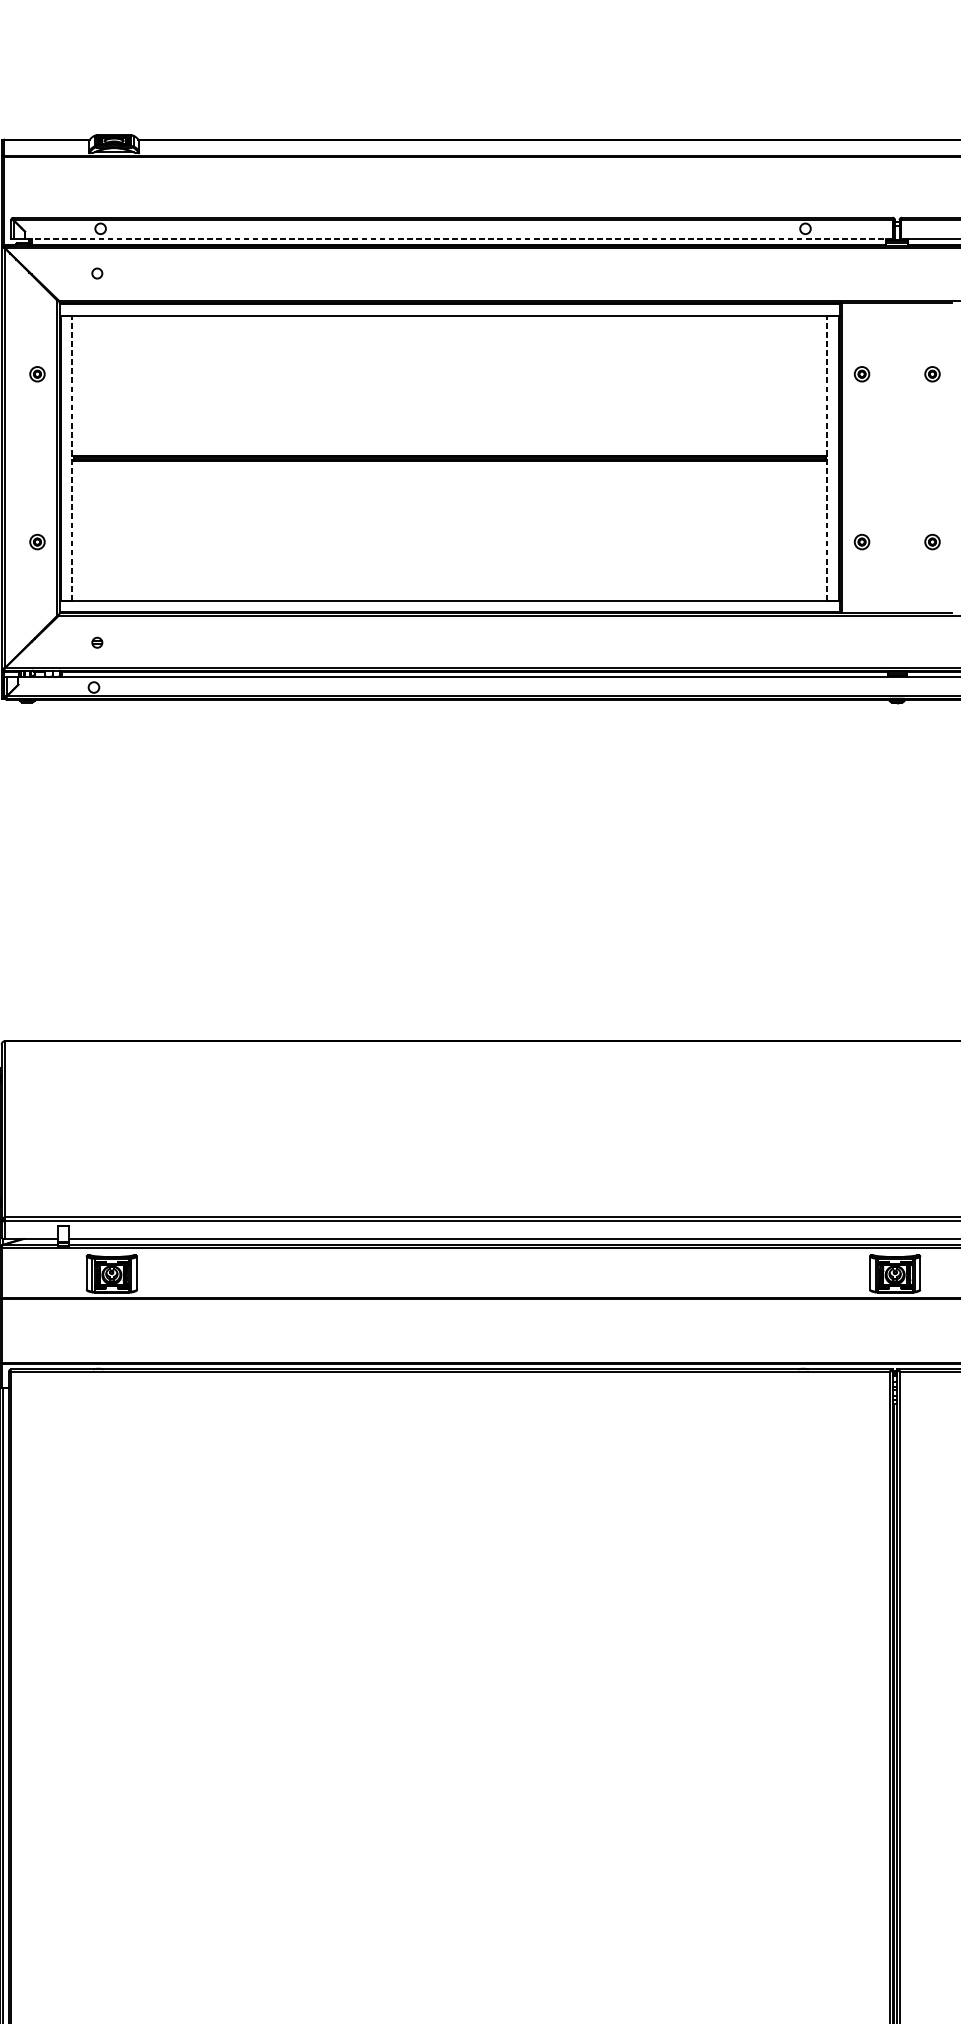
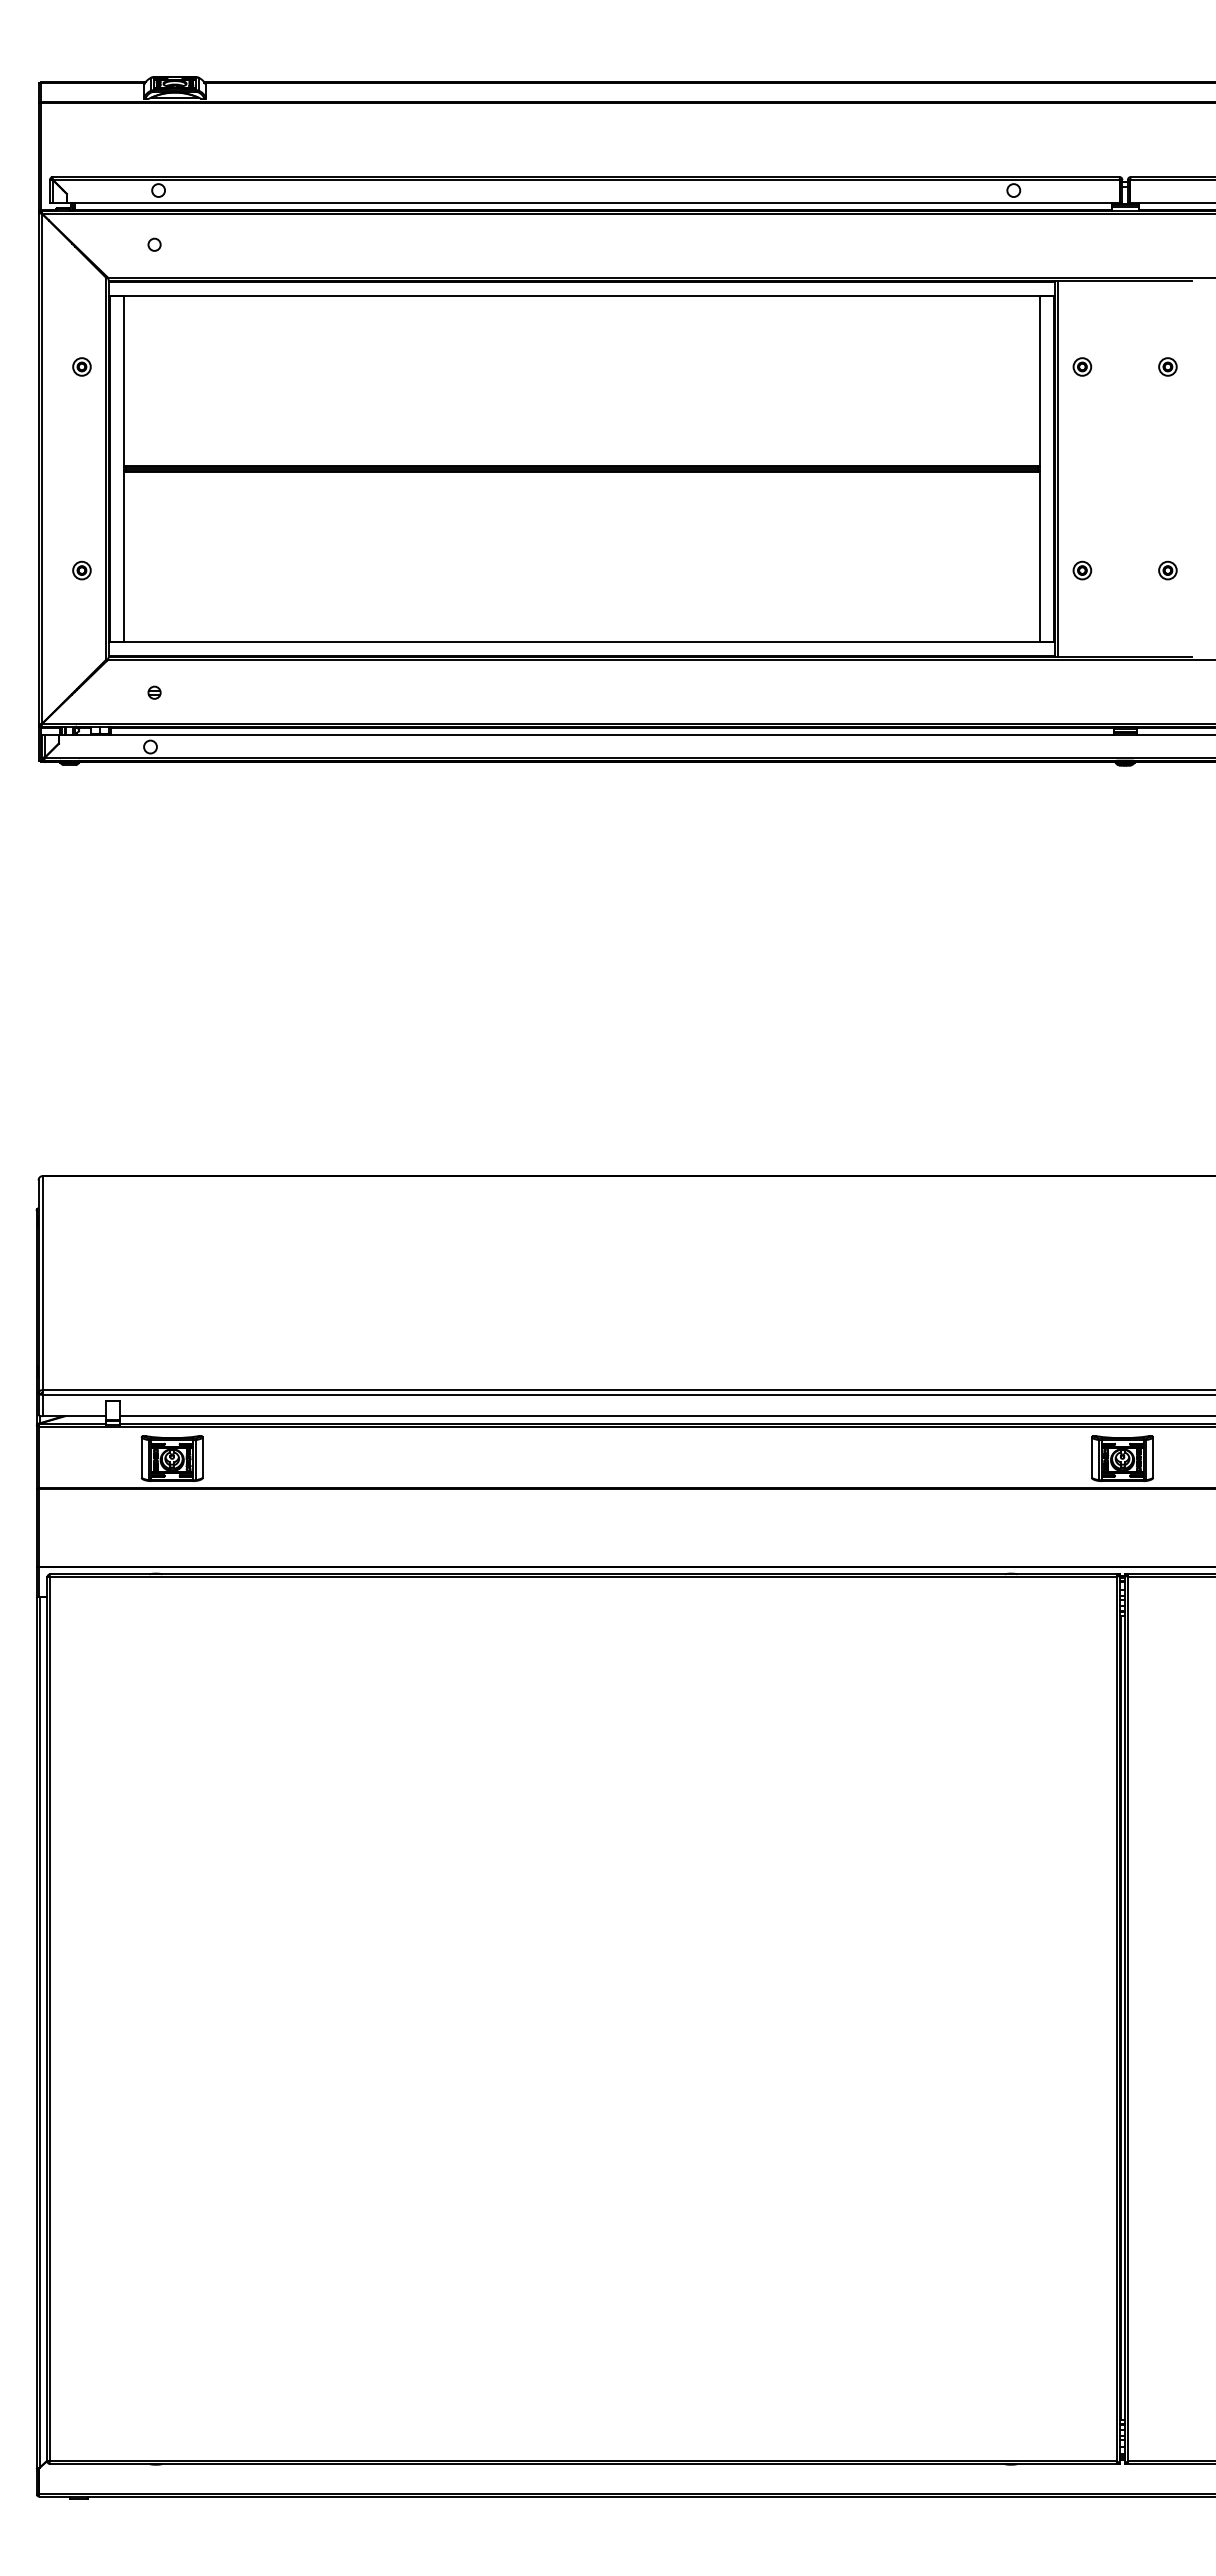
line: (459, 238) -> (593, 202), dashed -> solid
line: (72, 457) -> (124, 468), dashed -> solid
line: (827, 457) -> (1040, 468), dashed -> solid

